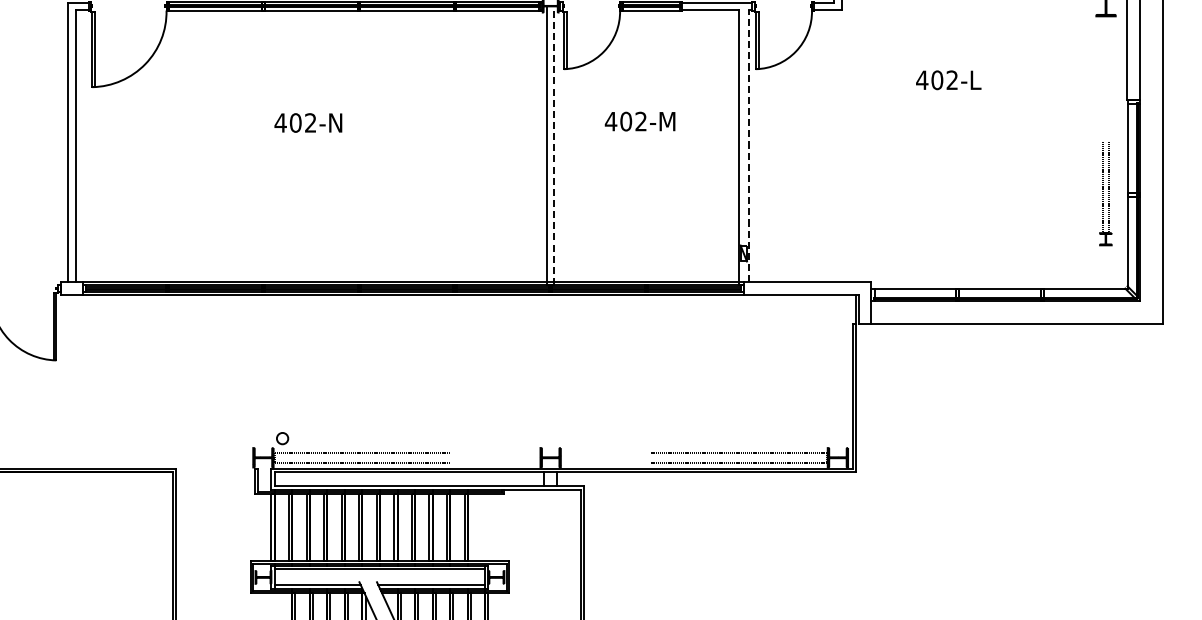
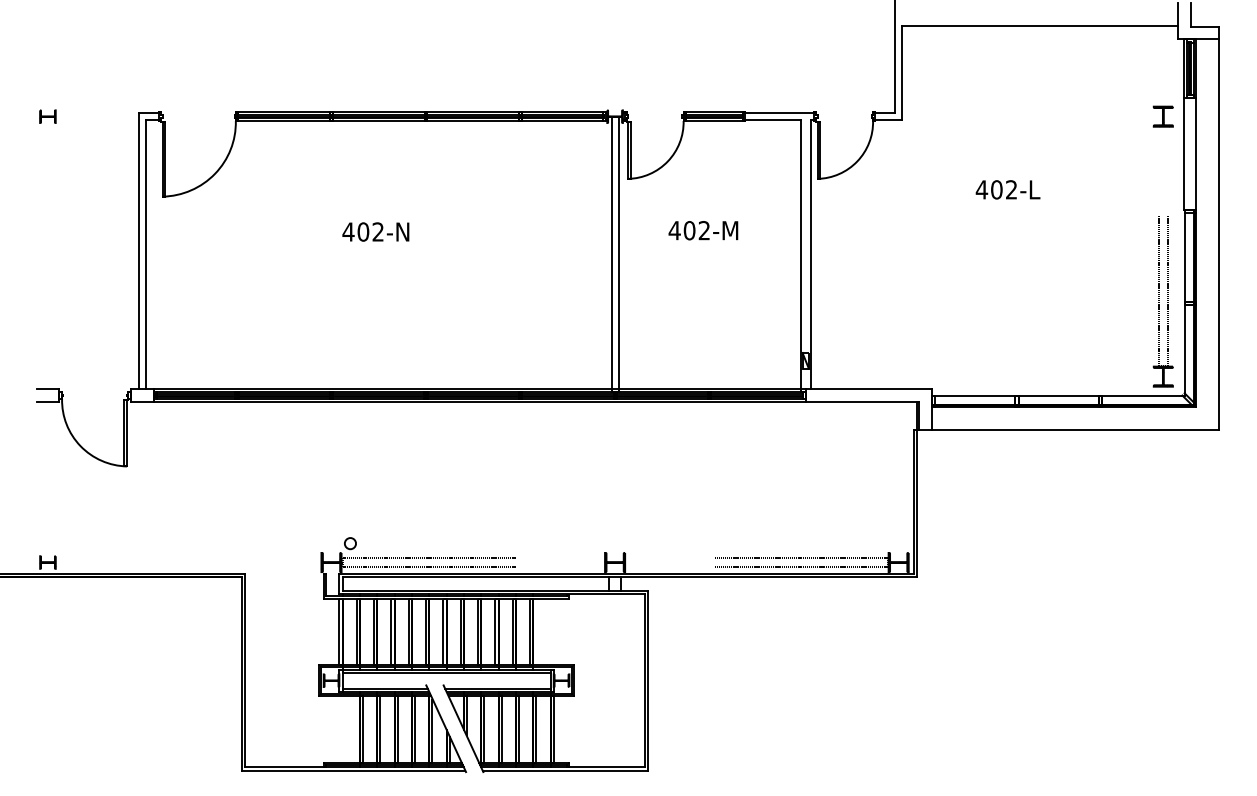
line: (554, 145) -> (618, 254), dashed -> solid
line: (748, 145) -> (810, 254), dashed -> solid
part: (1105, 193) -> (1162, 301), size x1.67

